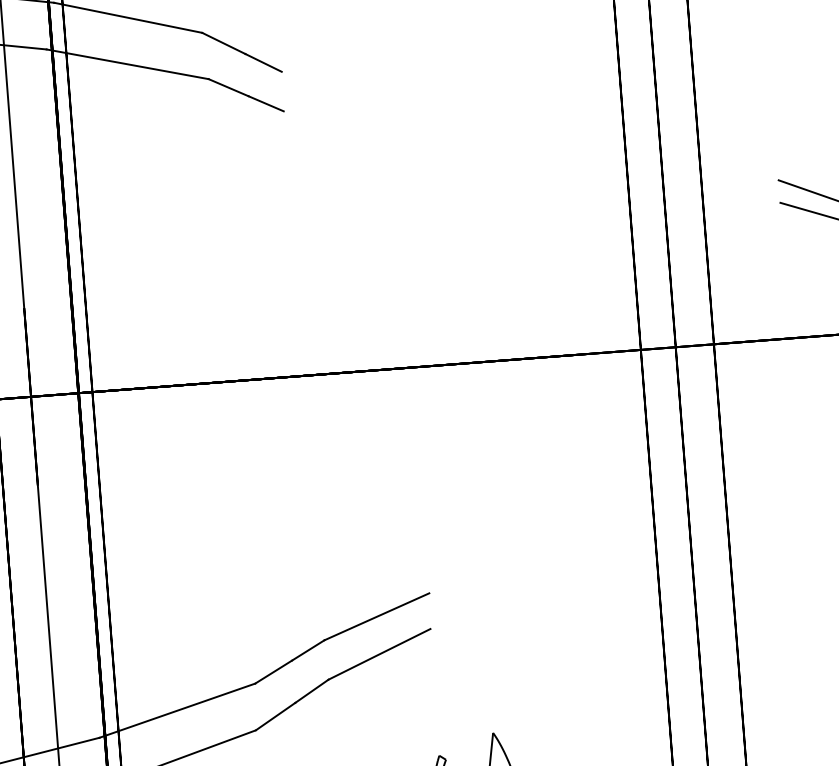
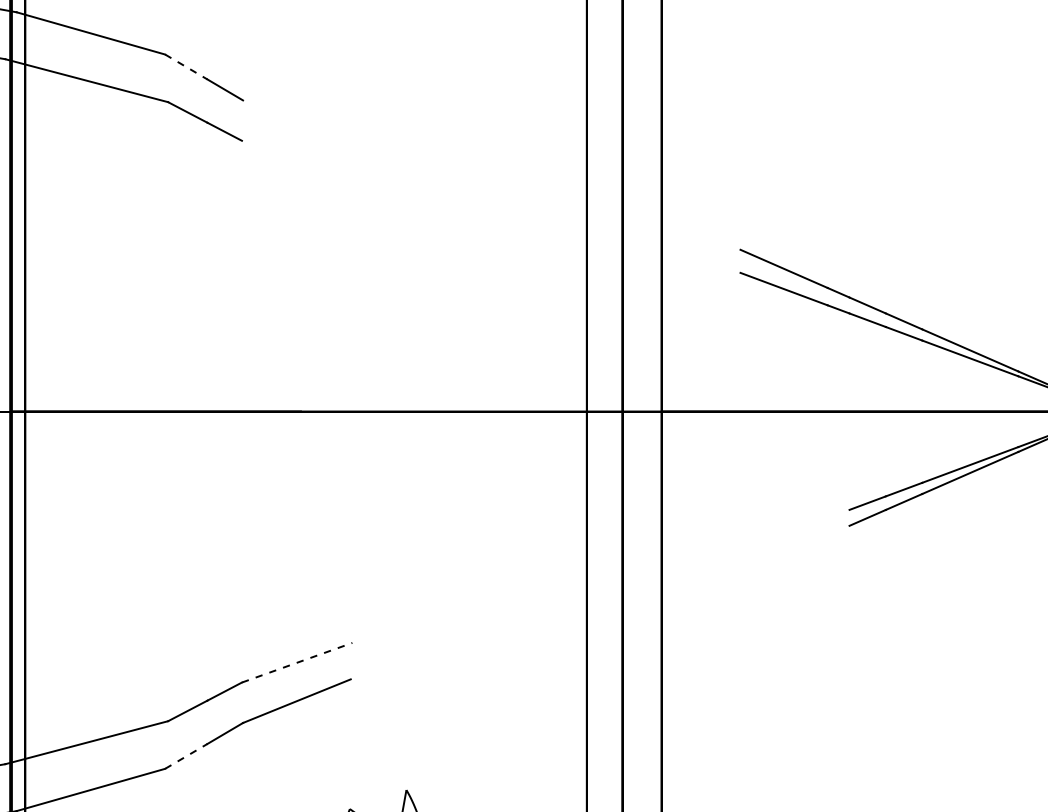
line: (224, 42) -> (186, 66), solid -> dashed
line: (377, 616) -> (297, 662), solid -> dashed
line: (275, 716) -> (186, 756), solid -> dashed

